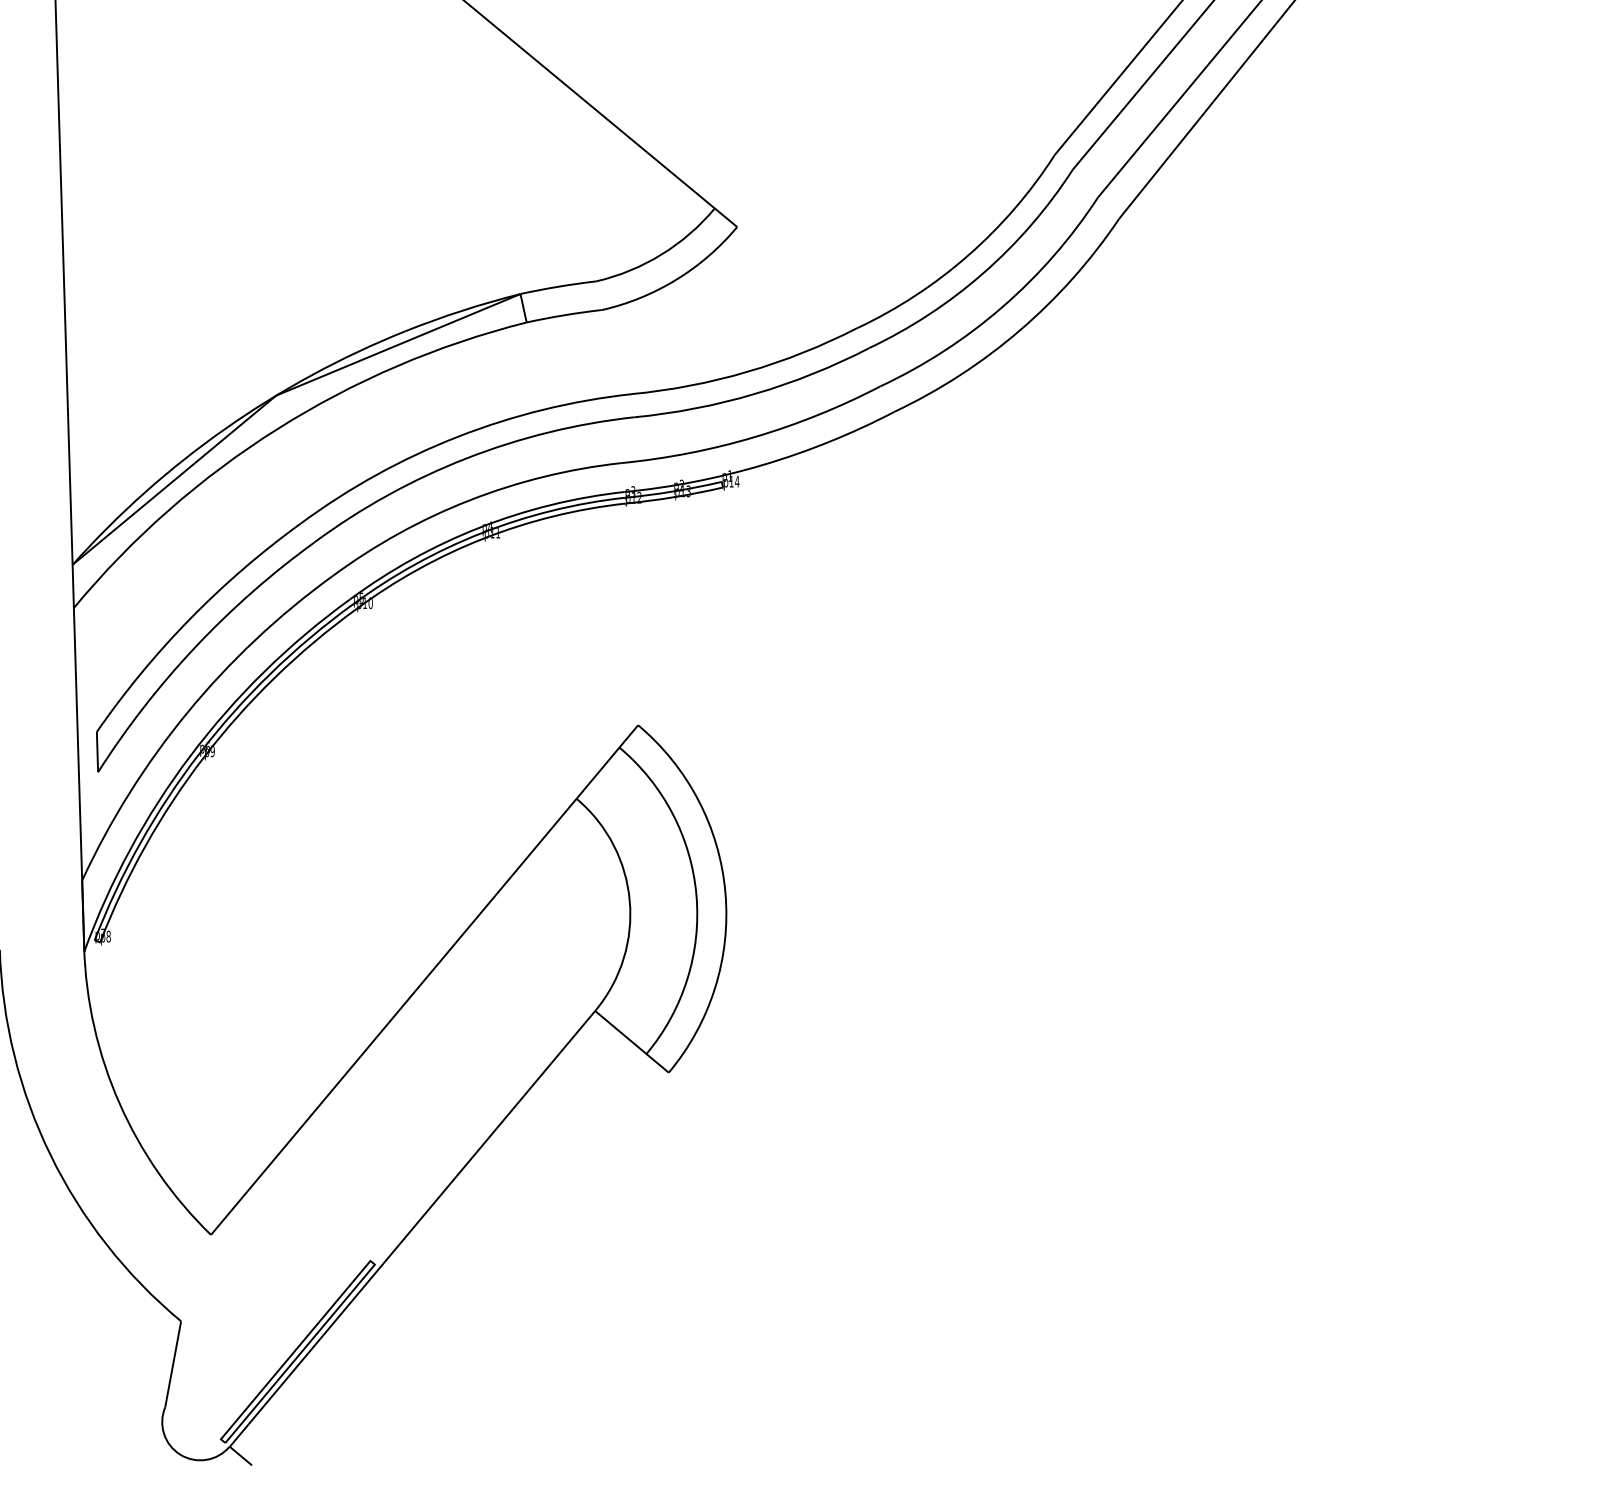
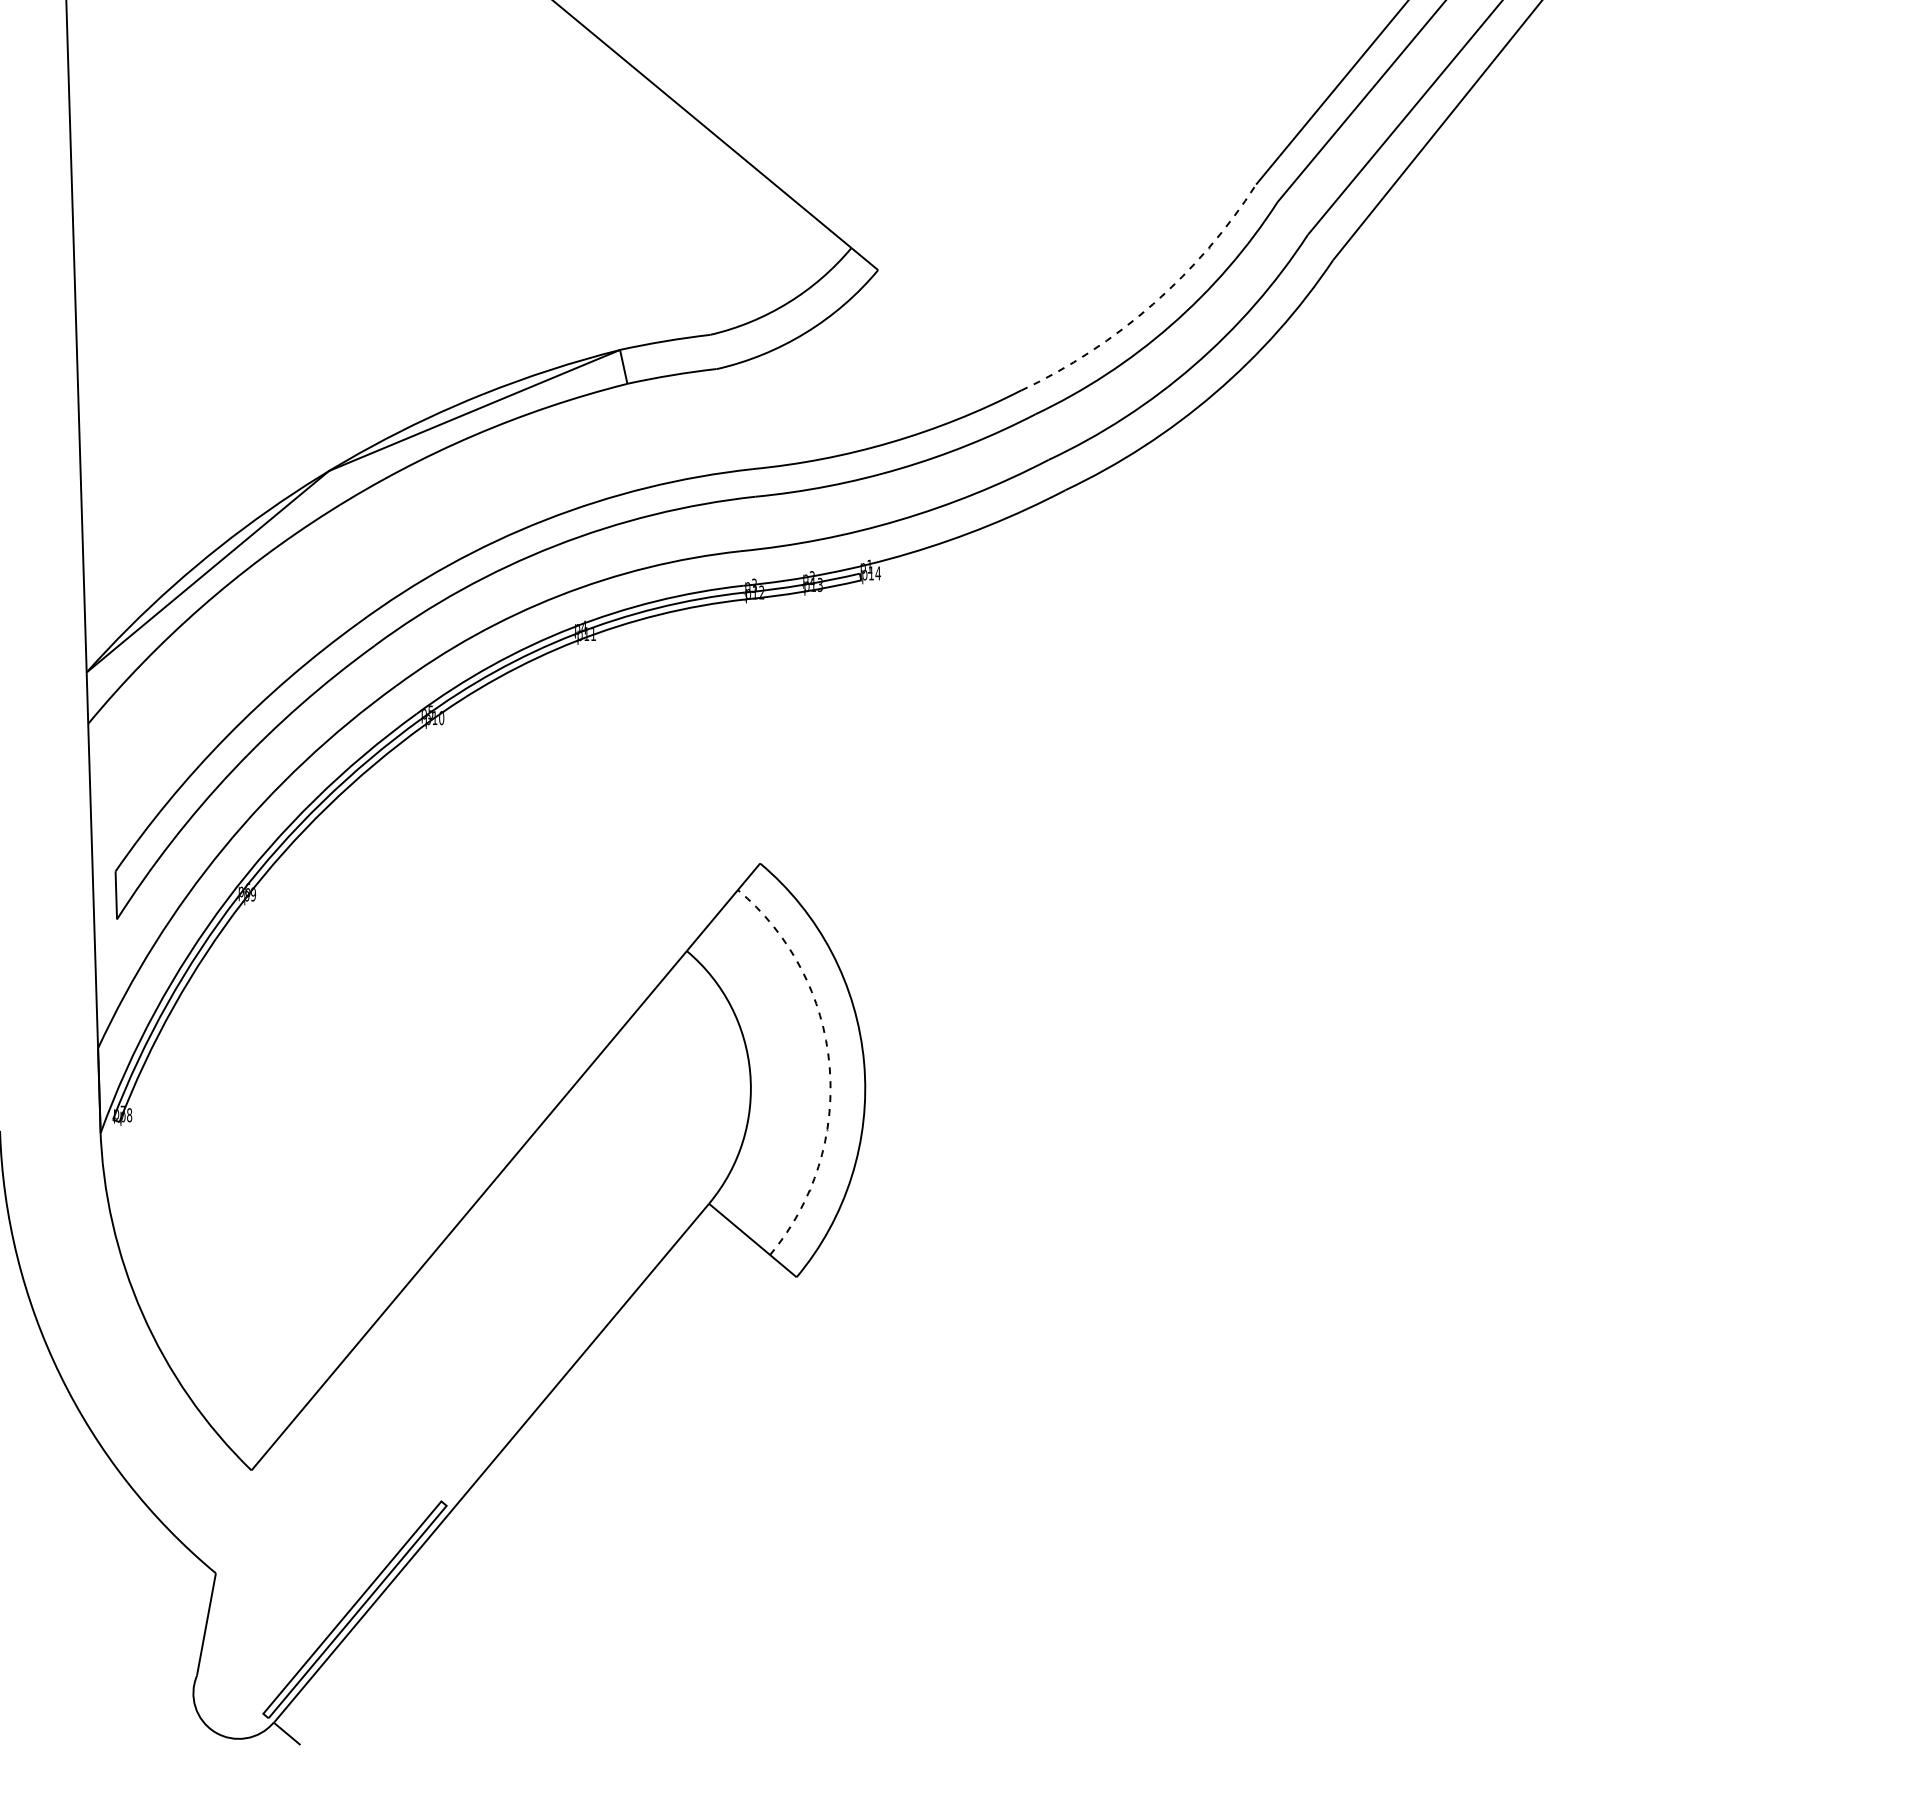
arc: (968, 255) -> (1153, 304), solid -> dashed
arc: (696, 894) -> (829, 1065), solid -> dashed

